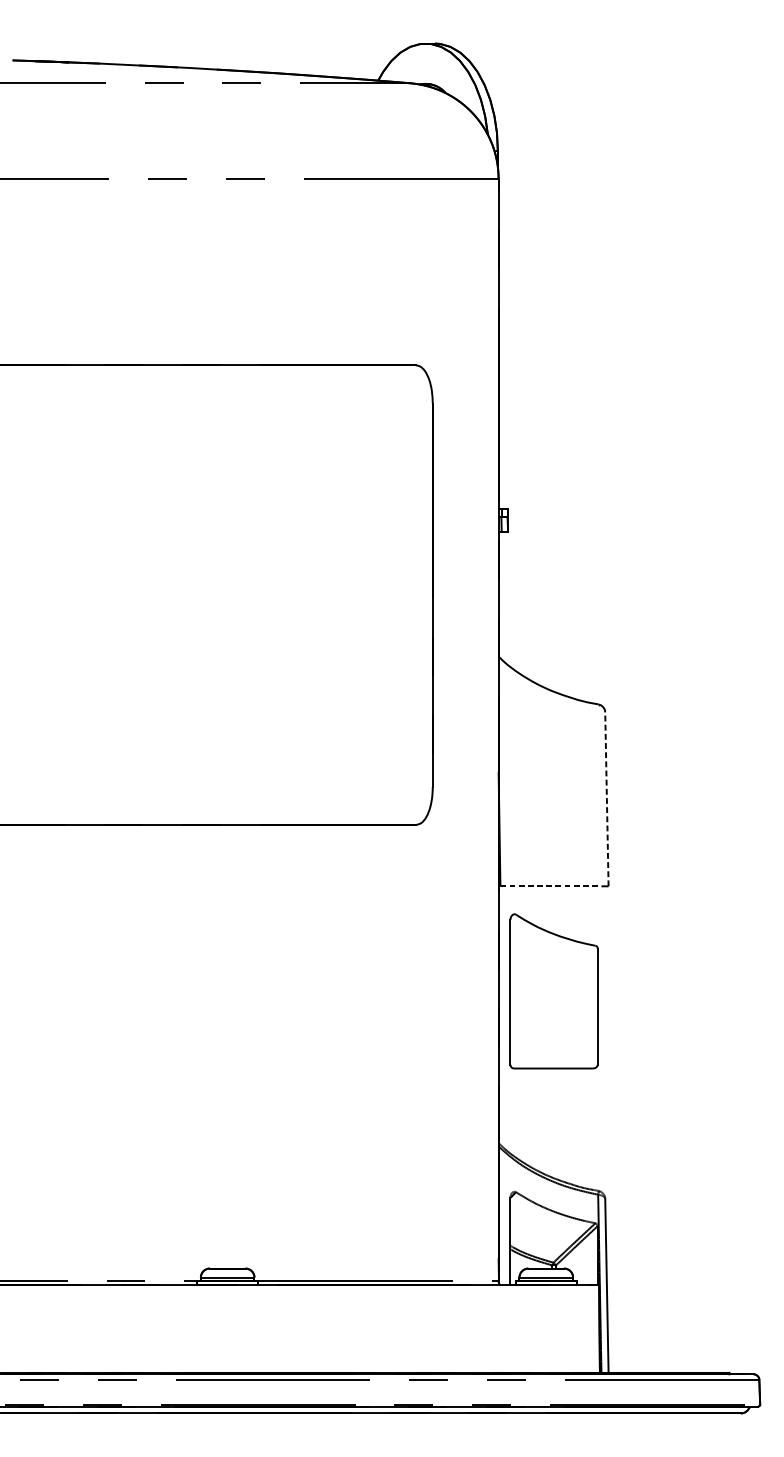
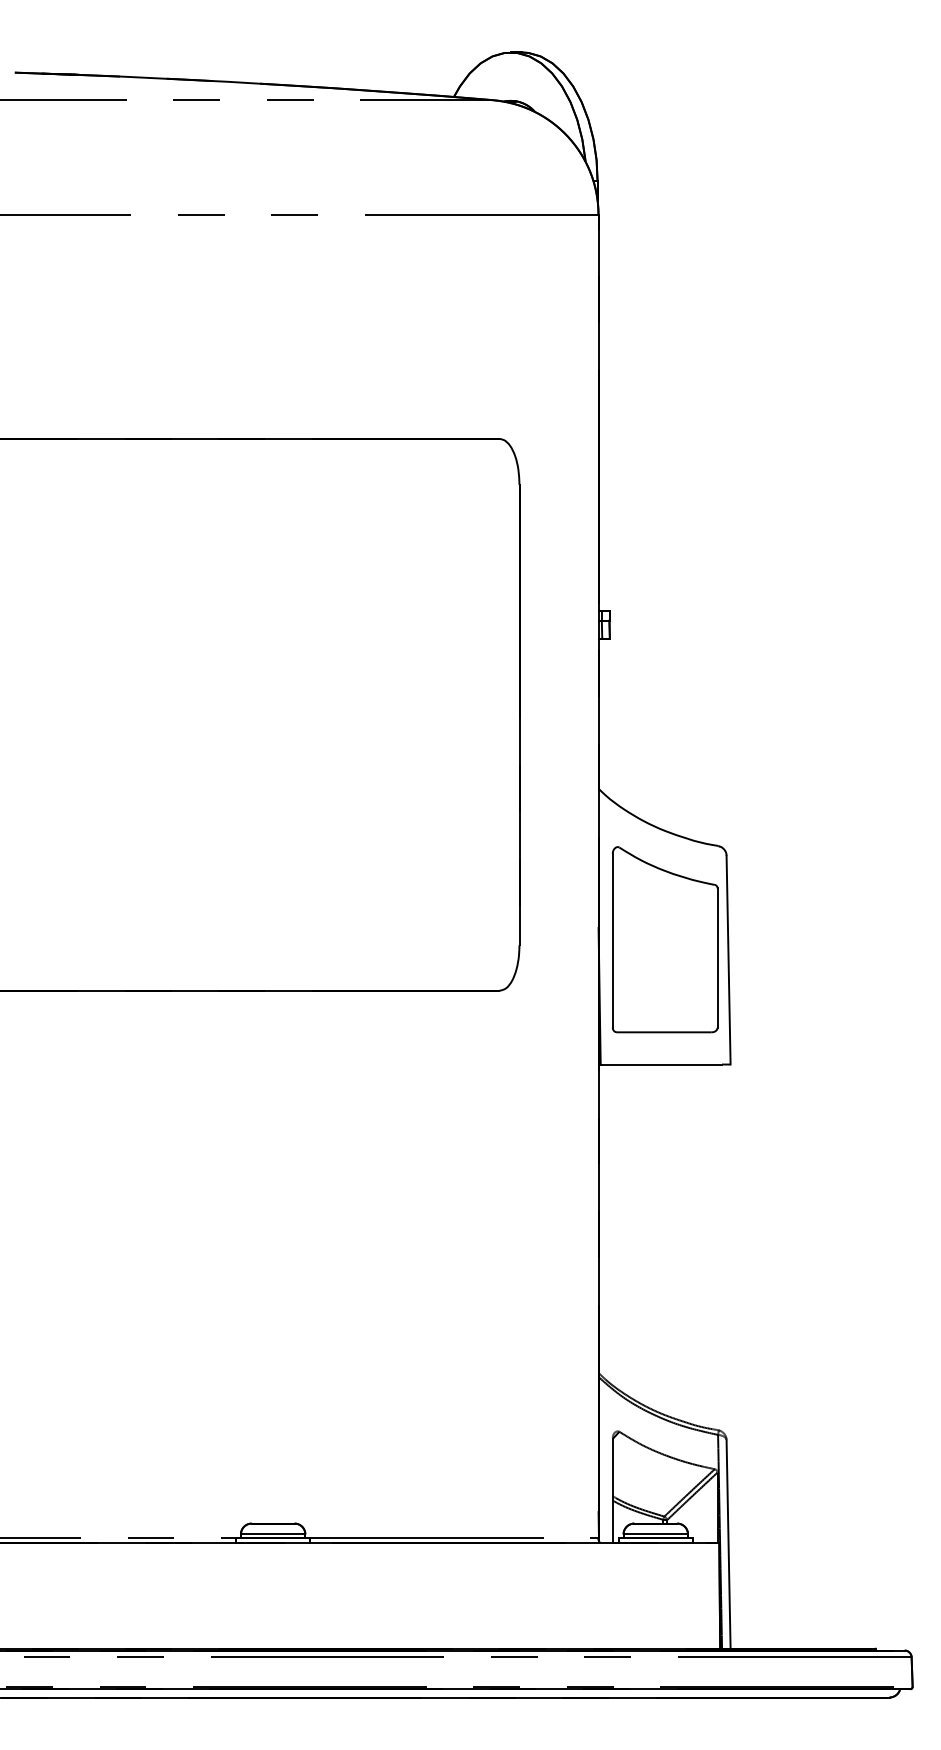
line: (606, 798) -> (728, 959), dashed -> solid
line: (551, 886) -> (661, 1064), dashed -> solid
part: (554, 991) -> (665, 939), moved

